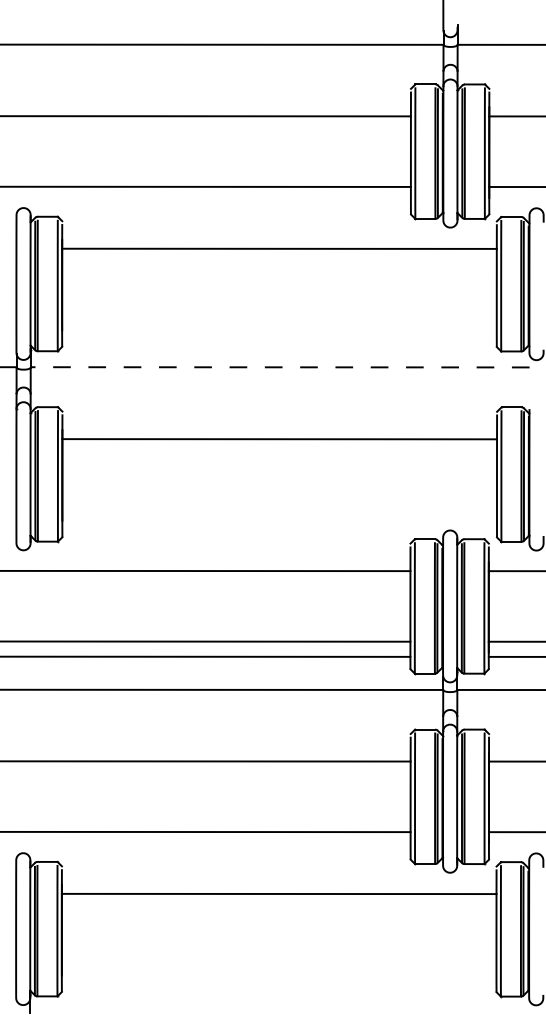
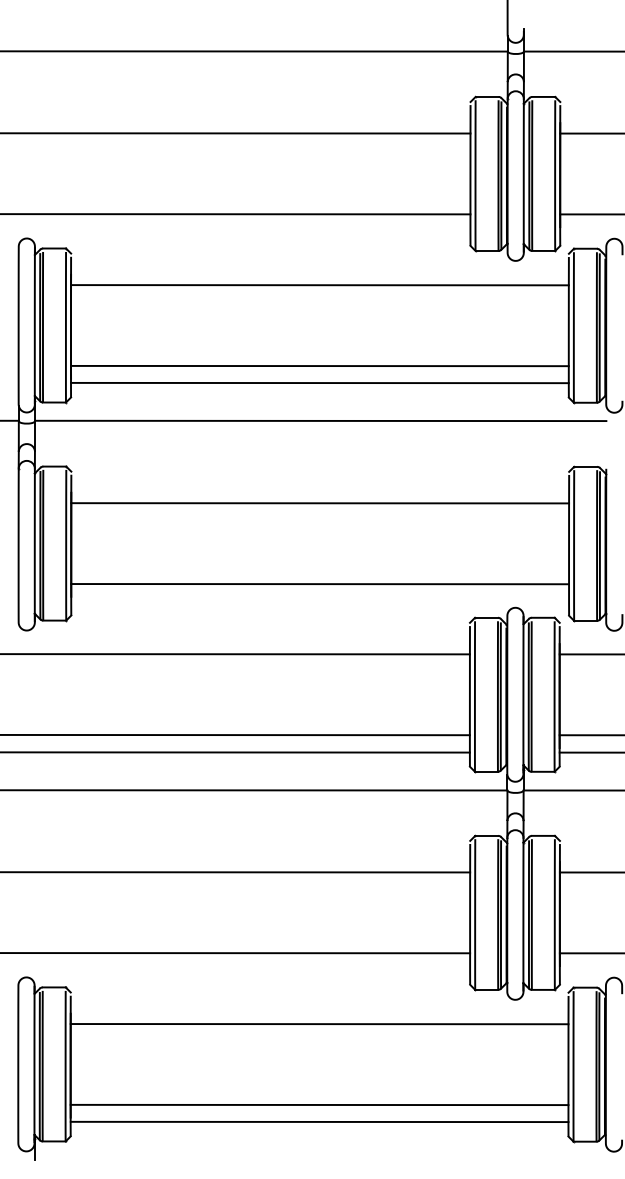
line: (279, 318) -> (319, 365), added
line: (279, 333) -> (319, 382), added
line: (279, 366) -> (320, 420), dashed -> solid
line: (279, 510) -> (320, 584), added
line: (279, 964) -> (319, 1104), added
line: (279, 978) -> (319, 1121), added

